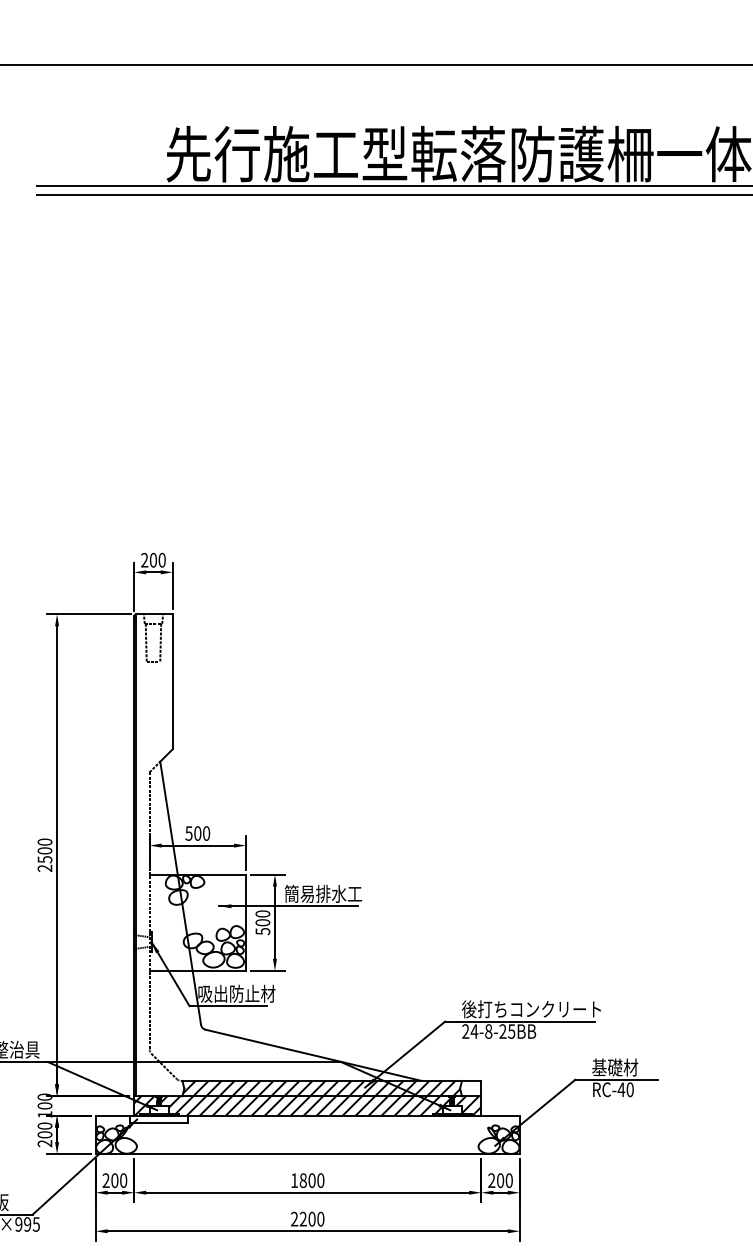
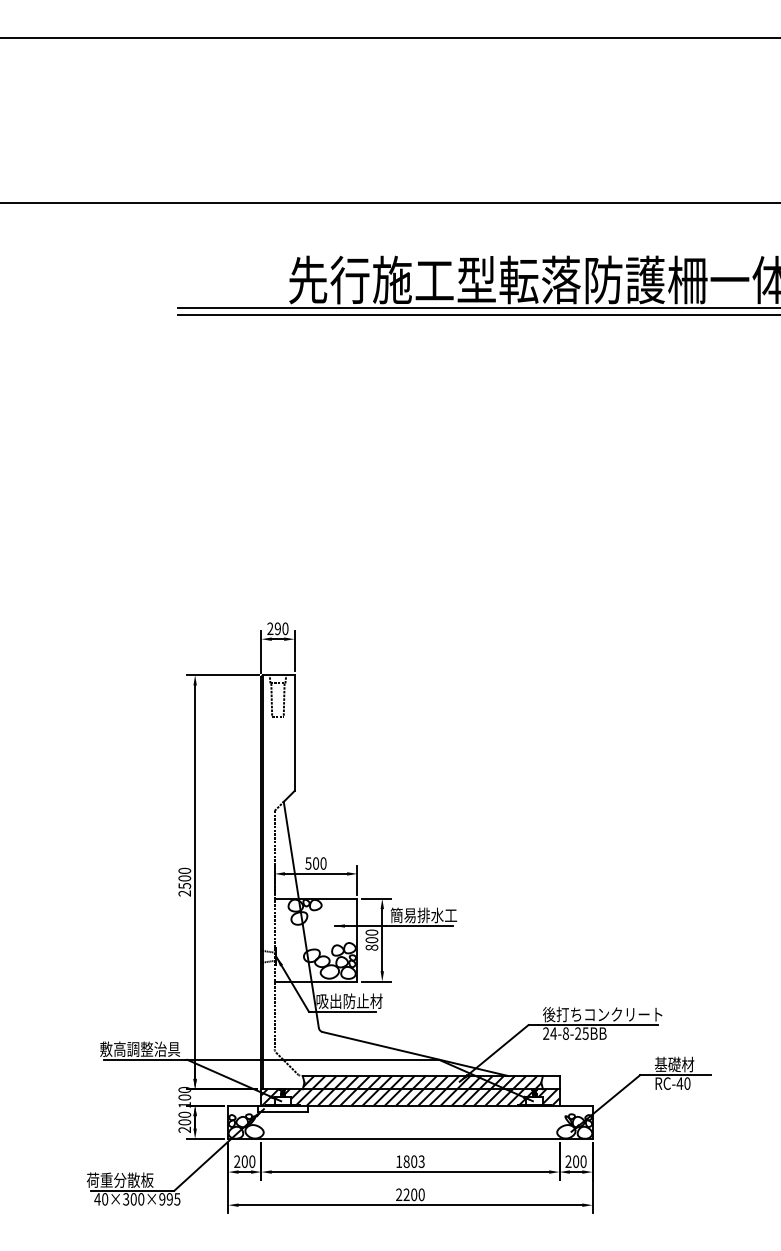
text: (152, 559) -> (277, 628), 200 -> 290
text: (262, 931) -> (371, 947), 500 -> 800
text: (320, 1180) -> (421, 1161), 1800 -> 1803

